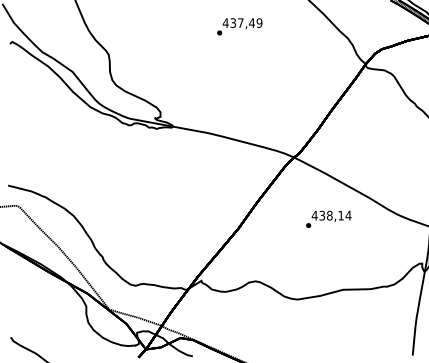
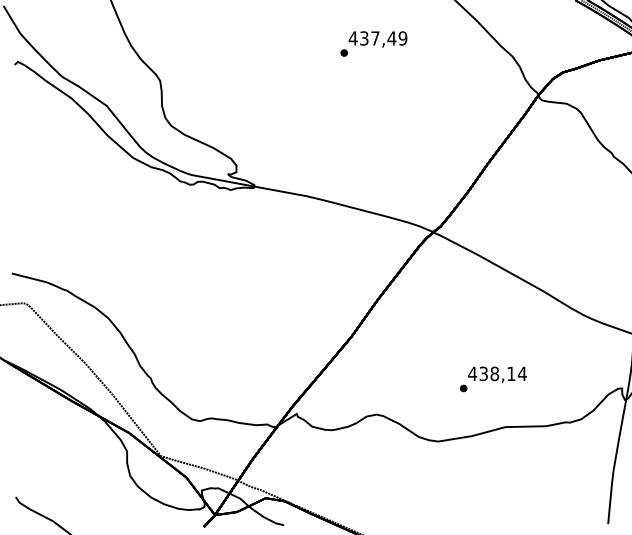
text: (239, 26) -> (373, 43), moved
text: (328, 219) -> (492, 379), moved

